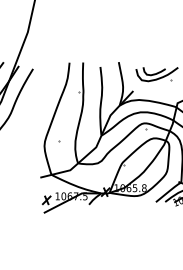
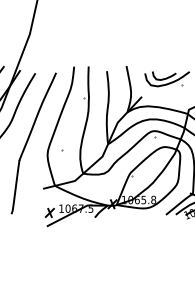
part: (31, 135) -> (33, 143), added

